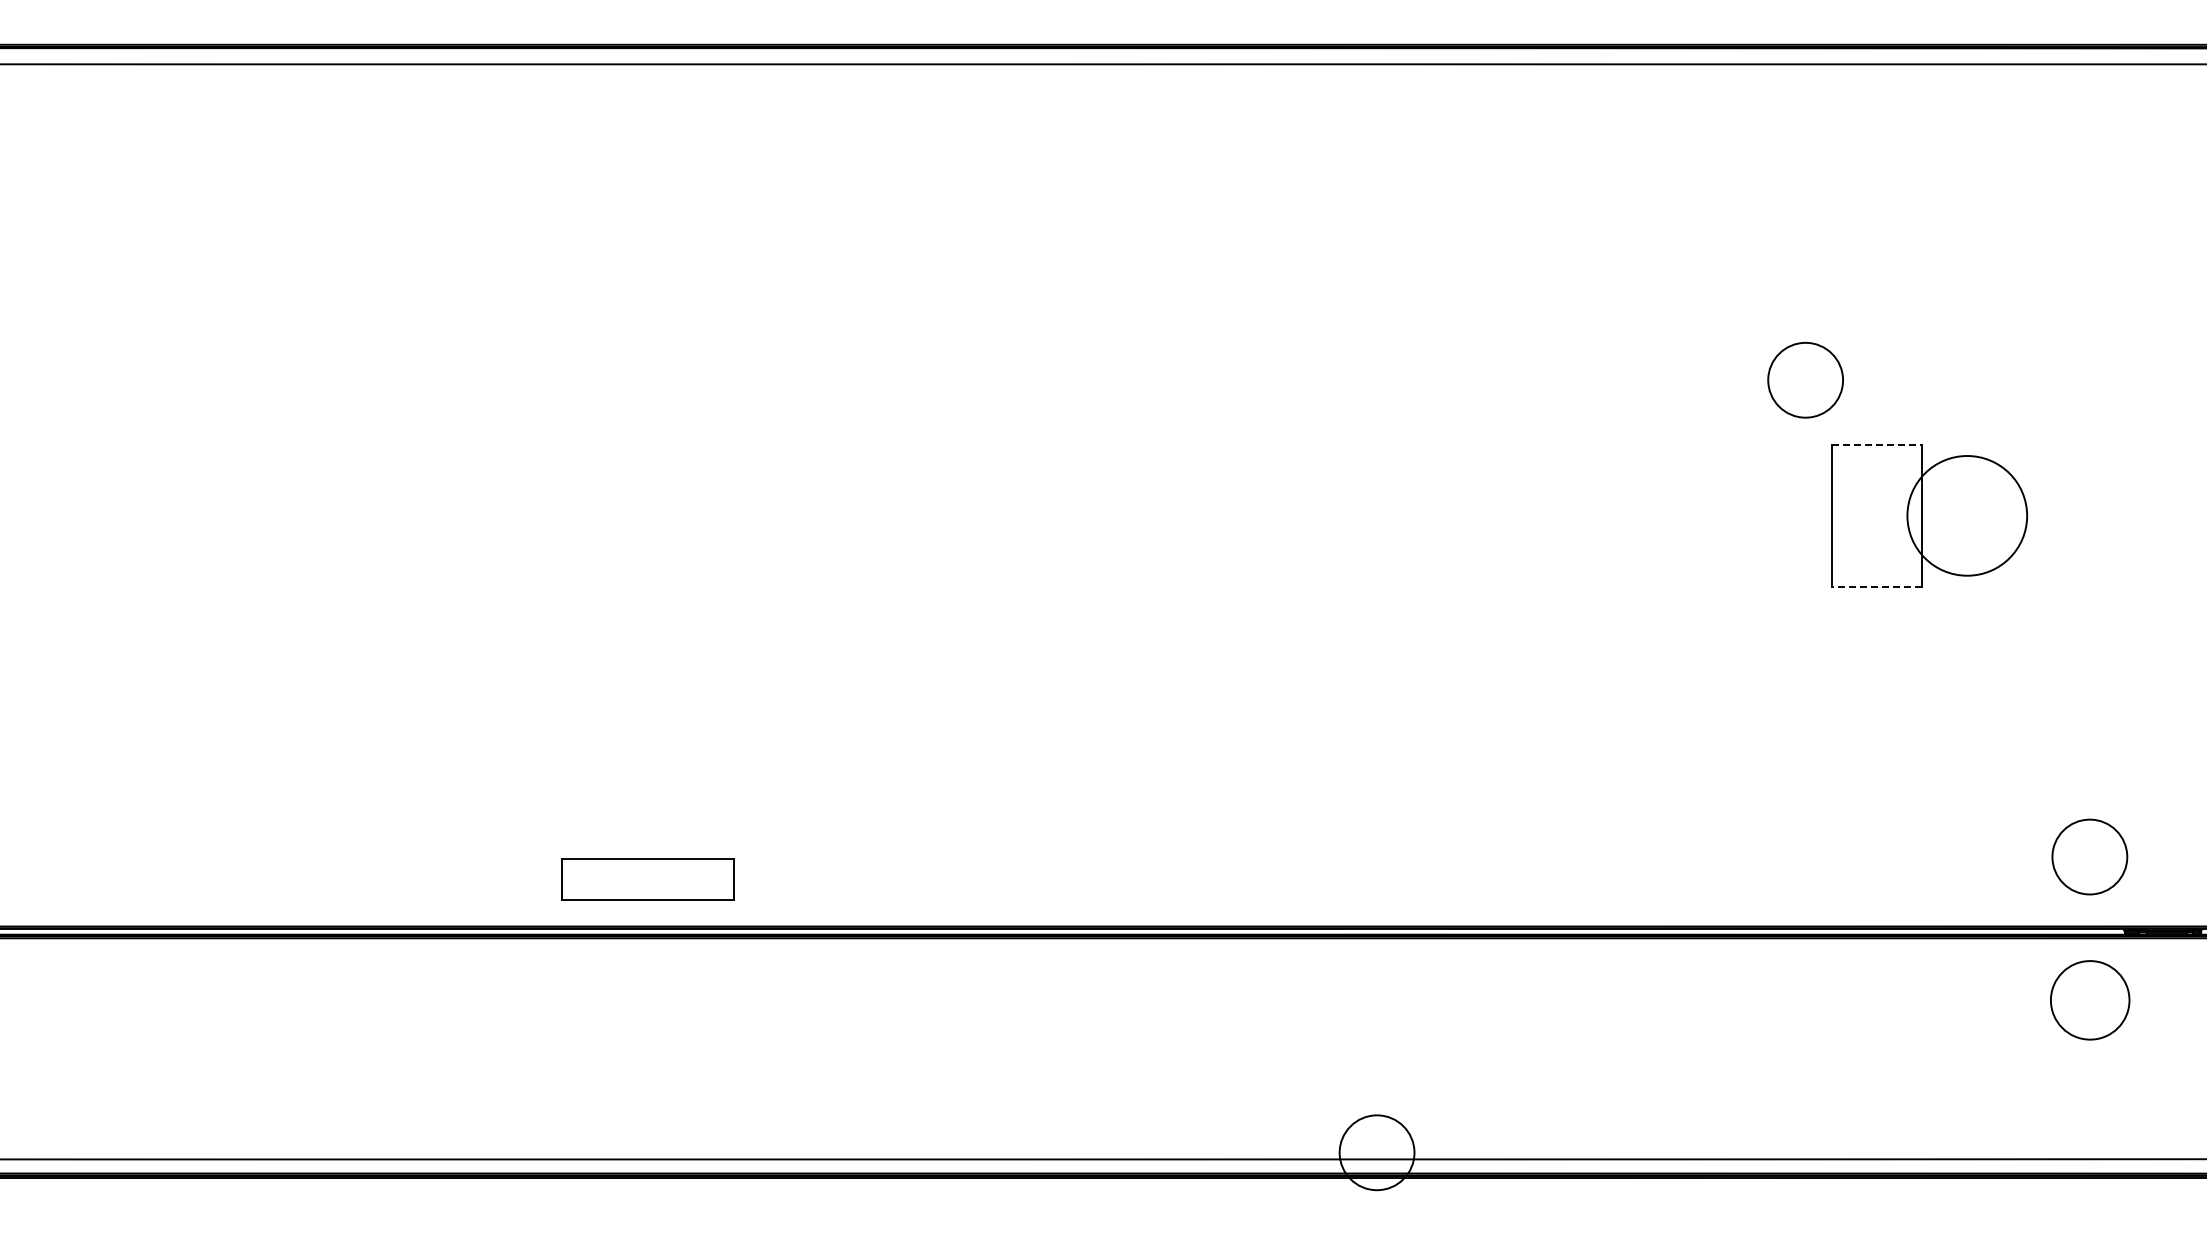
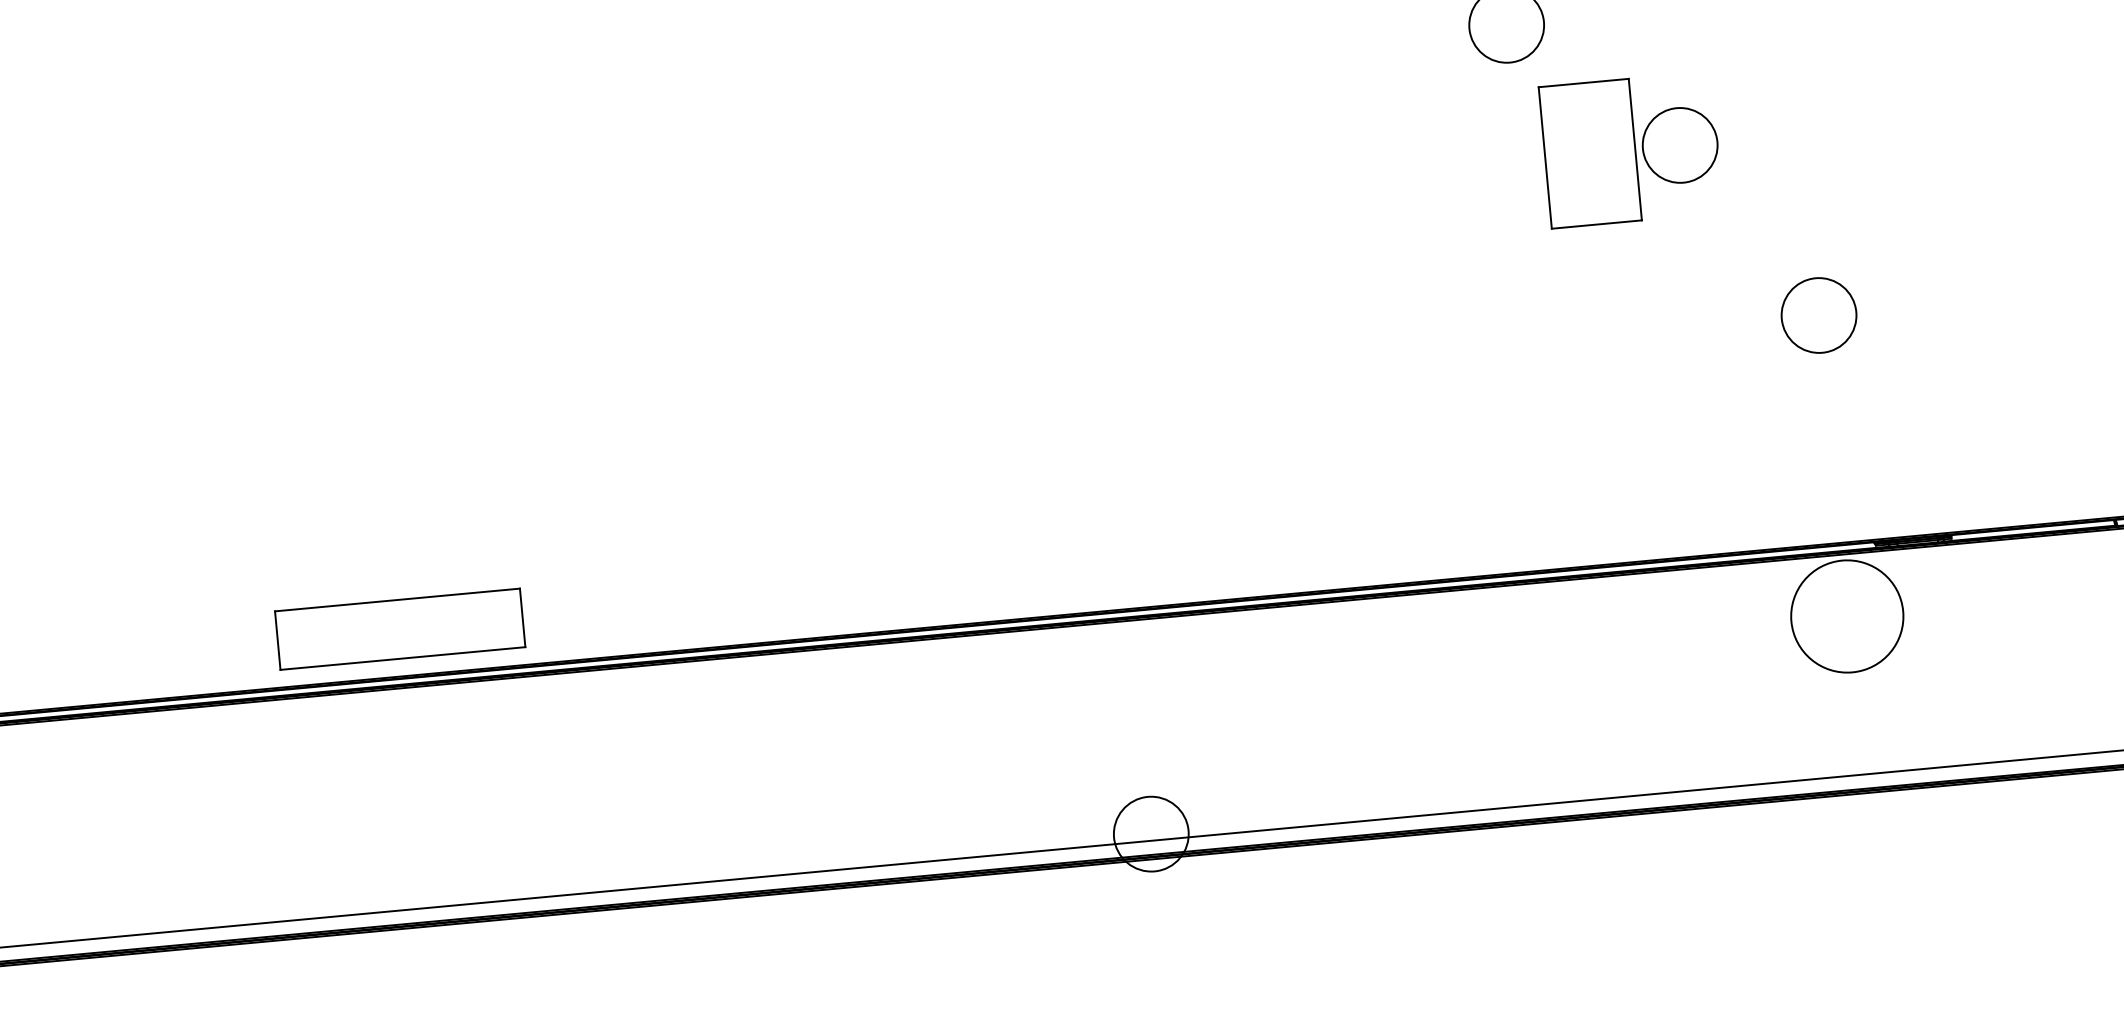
line: (1877, 444) -> (1584, 82), dashed -> solid
circle: (1966, 515) -> (1679, 145), size x0.62
line: (1876, 586) -> (1596, 224), dashed -> solid
circle: (2089, 856) -> (1818, 314), moved
part: (647, 879) -> (399, 629), size x1.43
circle: (2090, 1000) -> (1847, 616), size x1.43

